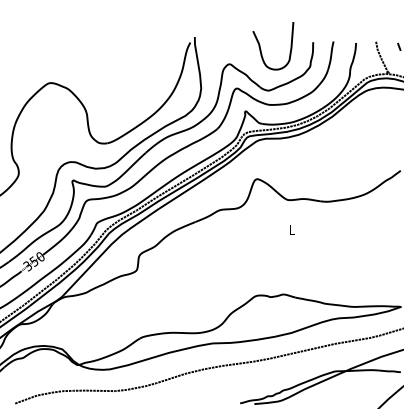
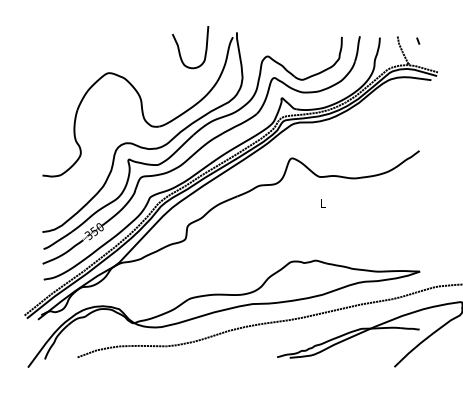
curve: (262, 50) -> (180, 51), moved

